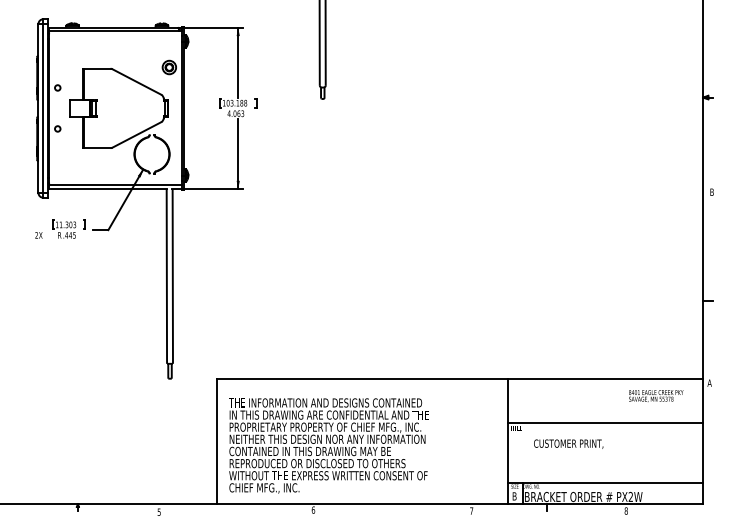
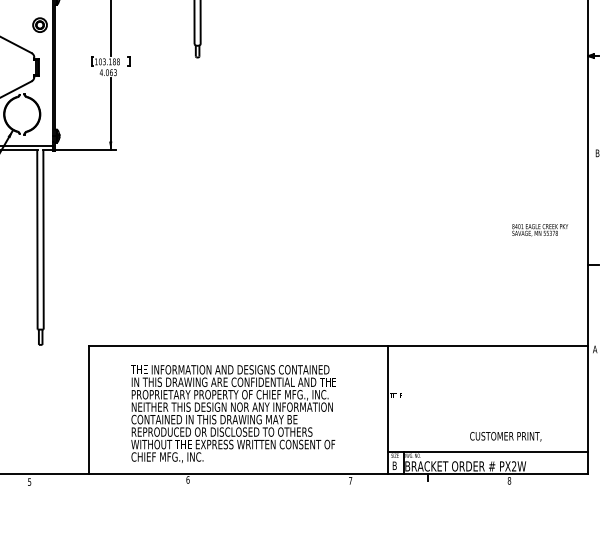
text: (656, 395) -> (540, 229), moved
line: (605, 423) -> (488, 390), removed
text: (568, 443) -> (505, 436), moved
text: (328, 445) -> (233, 413), moved

